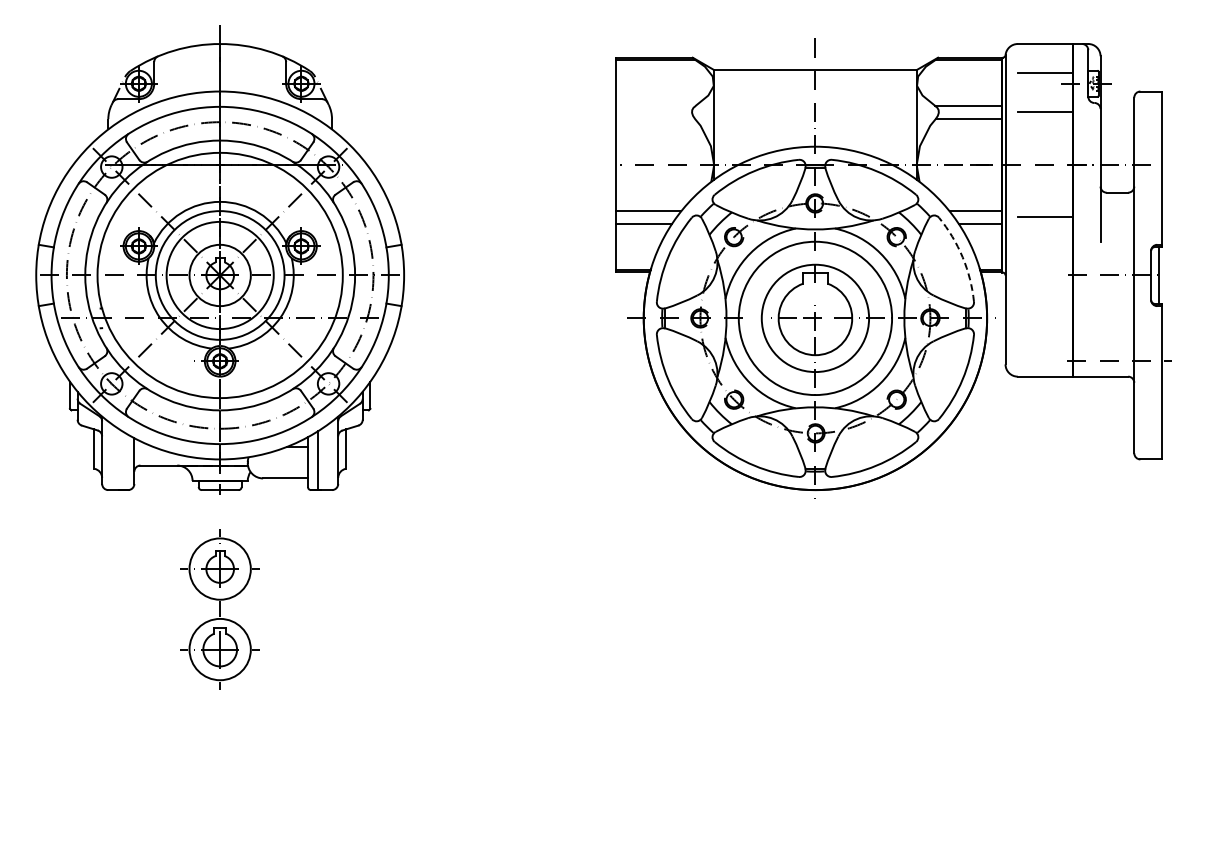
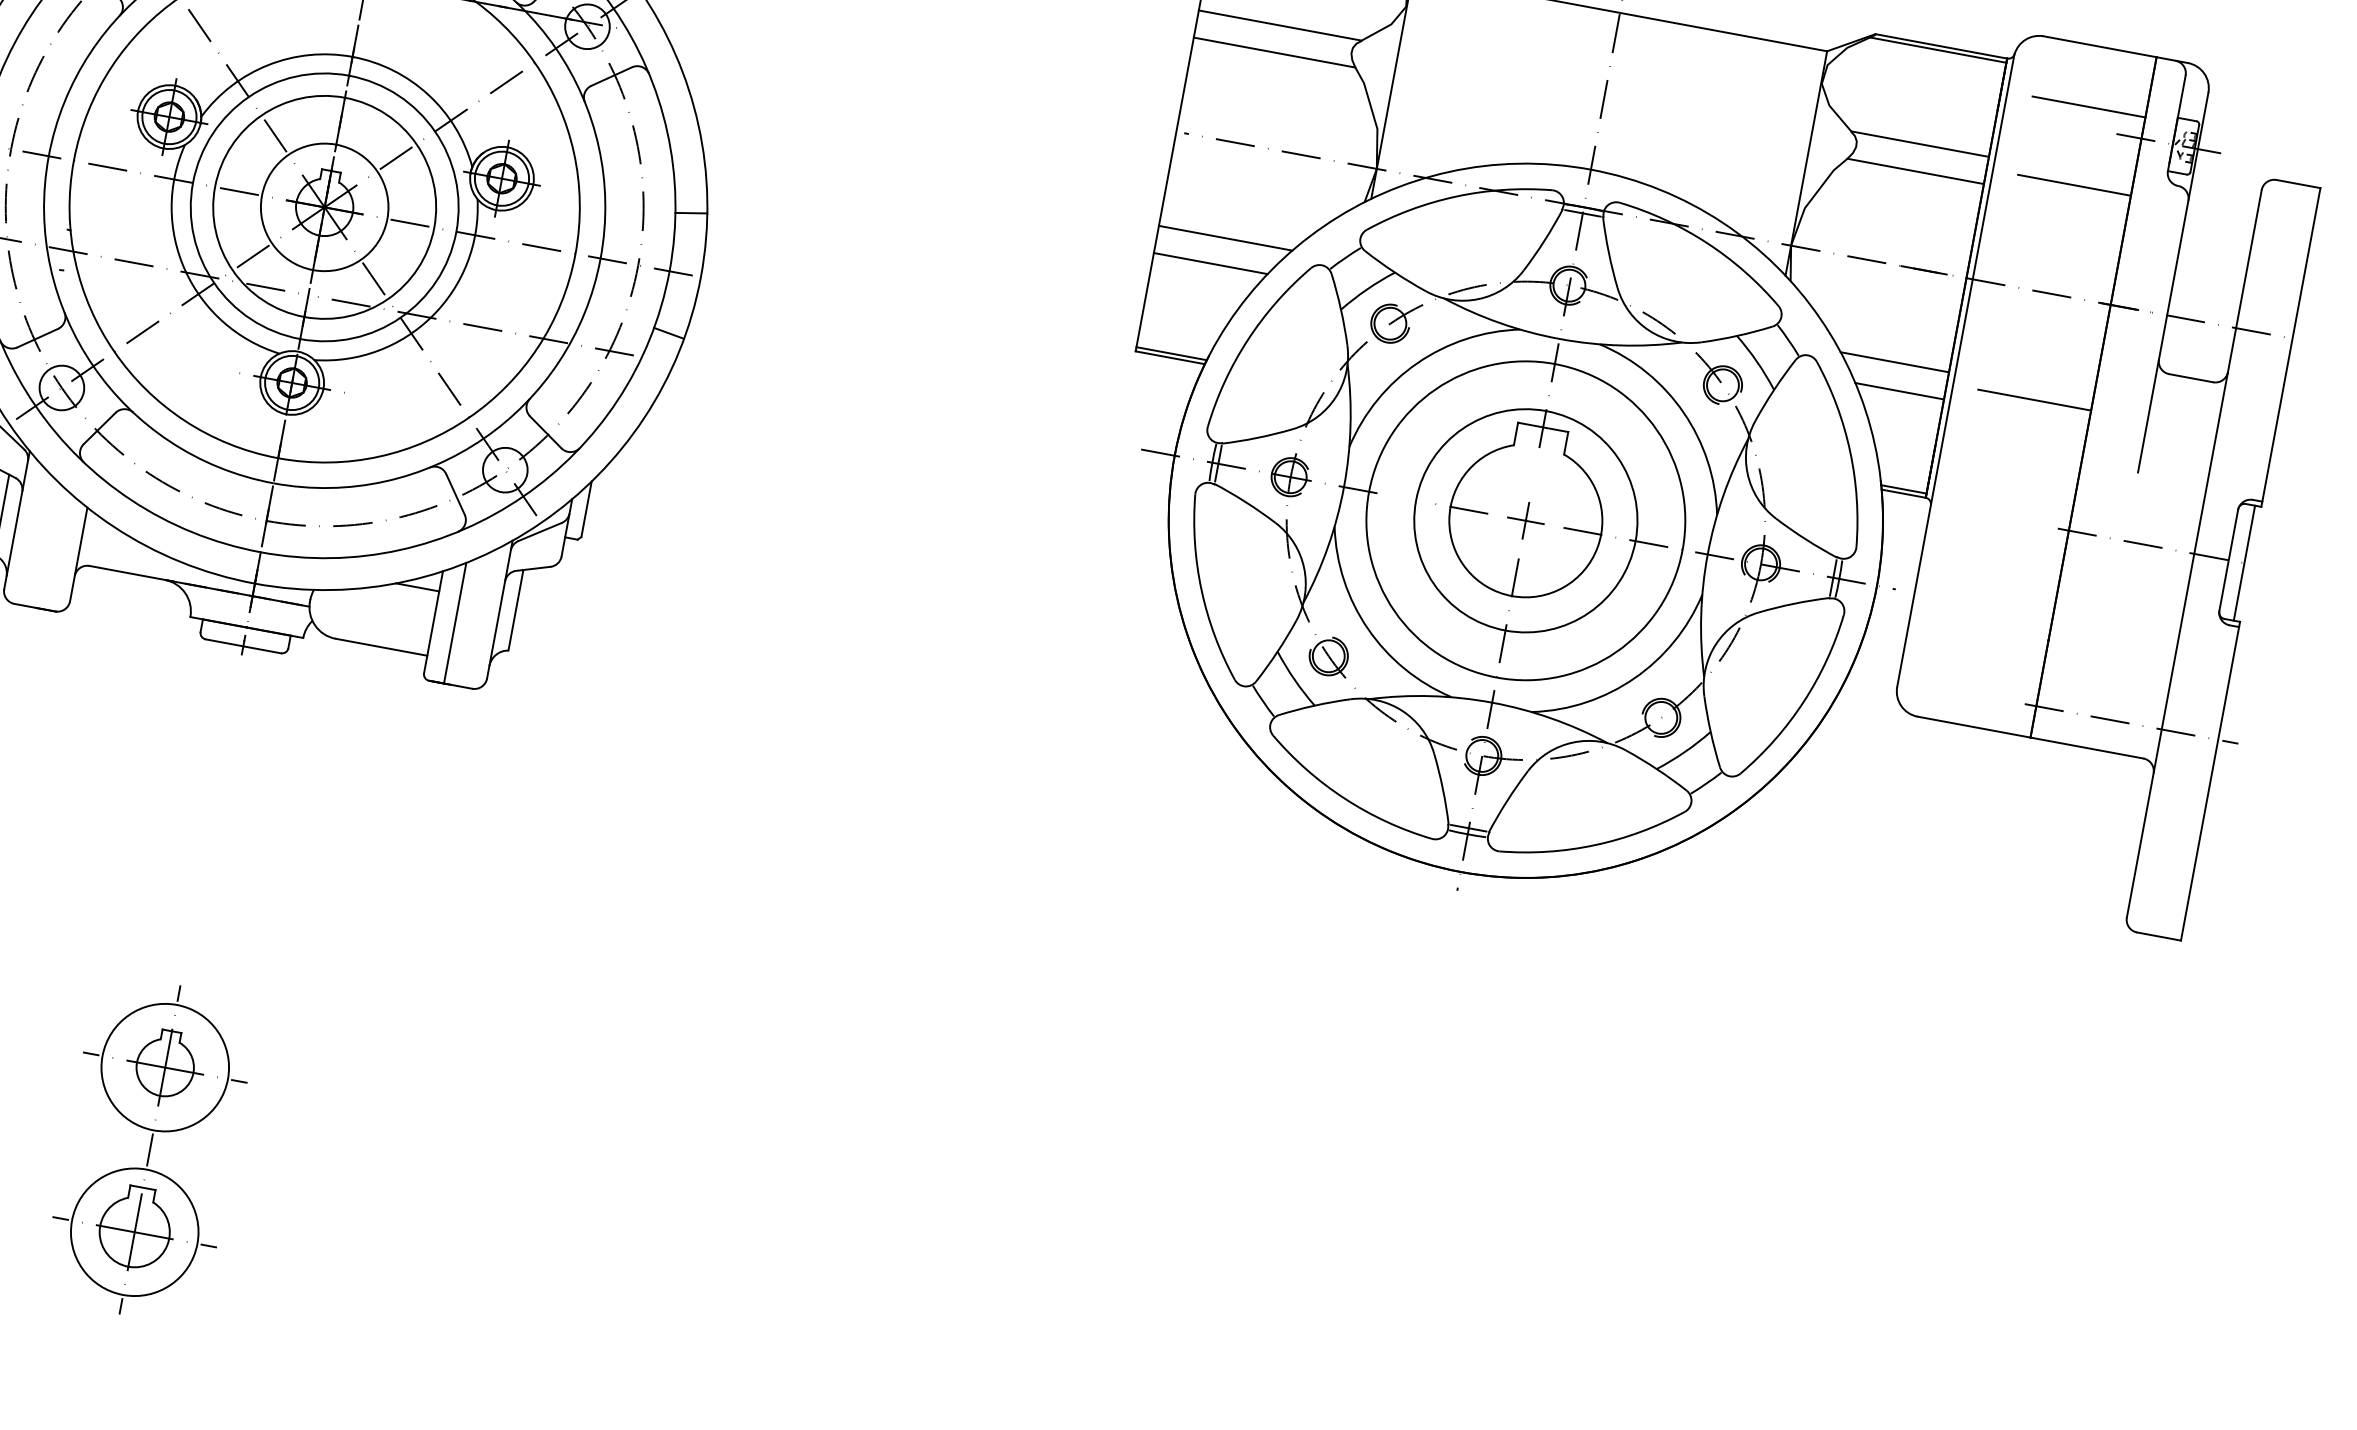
line: (655, 105) -> (1279, 24), added
line: (655, 119) -> (1274, 53), added
arc: (962, 257) -> (1849, 451), dashed -> solid
part: (815, 318) -> (1525, 521), size x0.71
part: (219, 609) -> (148, 1150), moved

